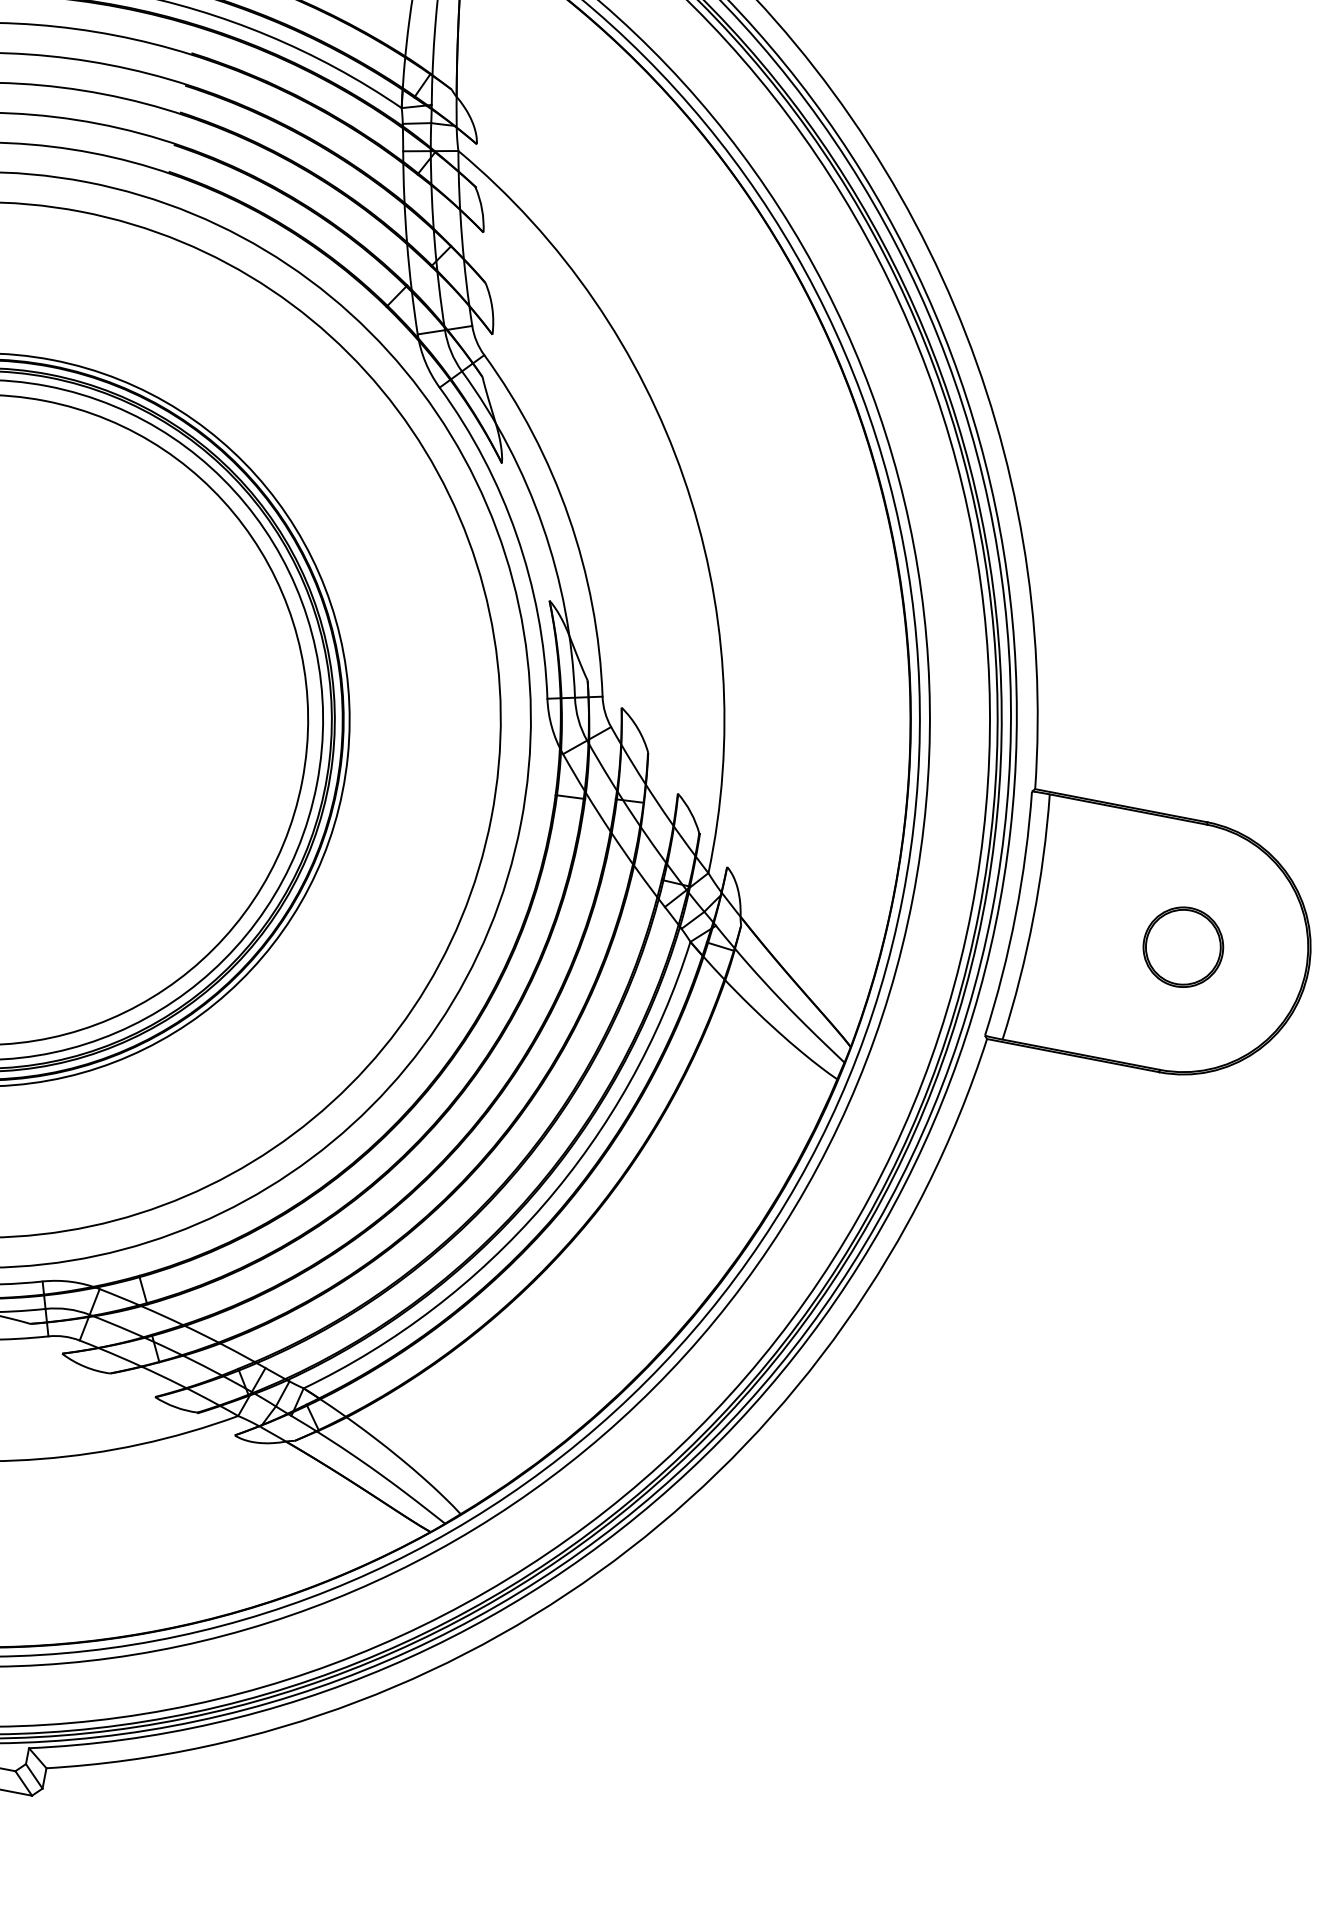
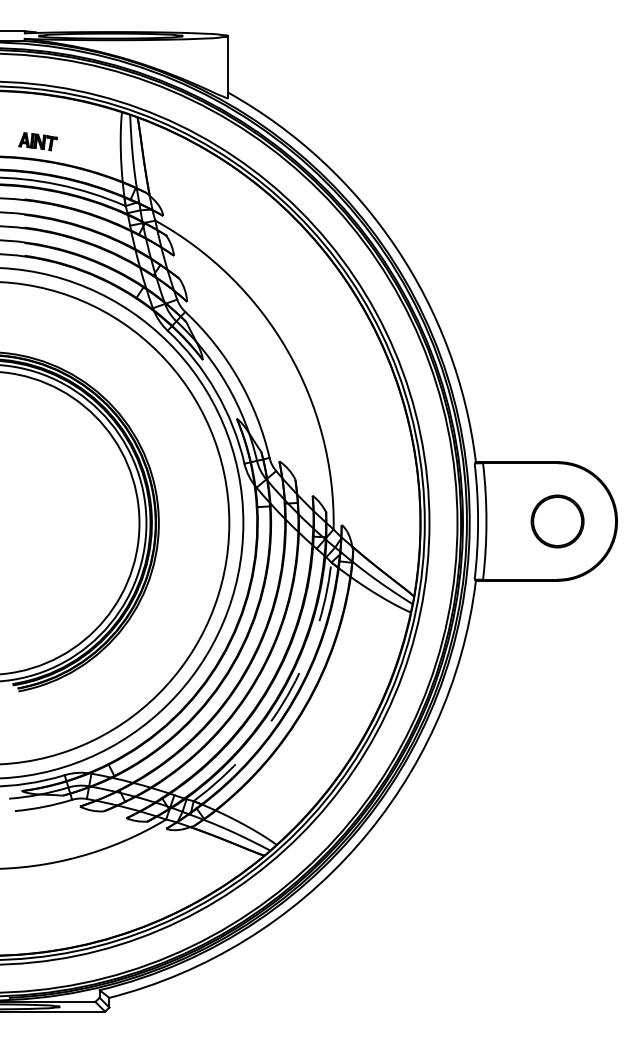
circle: (1182, 947) -> (557, 521), size x1.4
arc: (543, 1206) -> (287, 696), solid -> dashed

